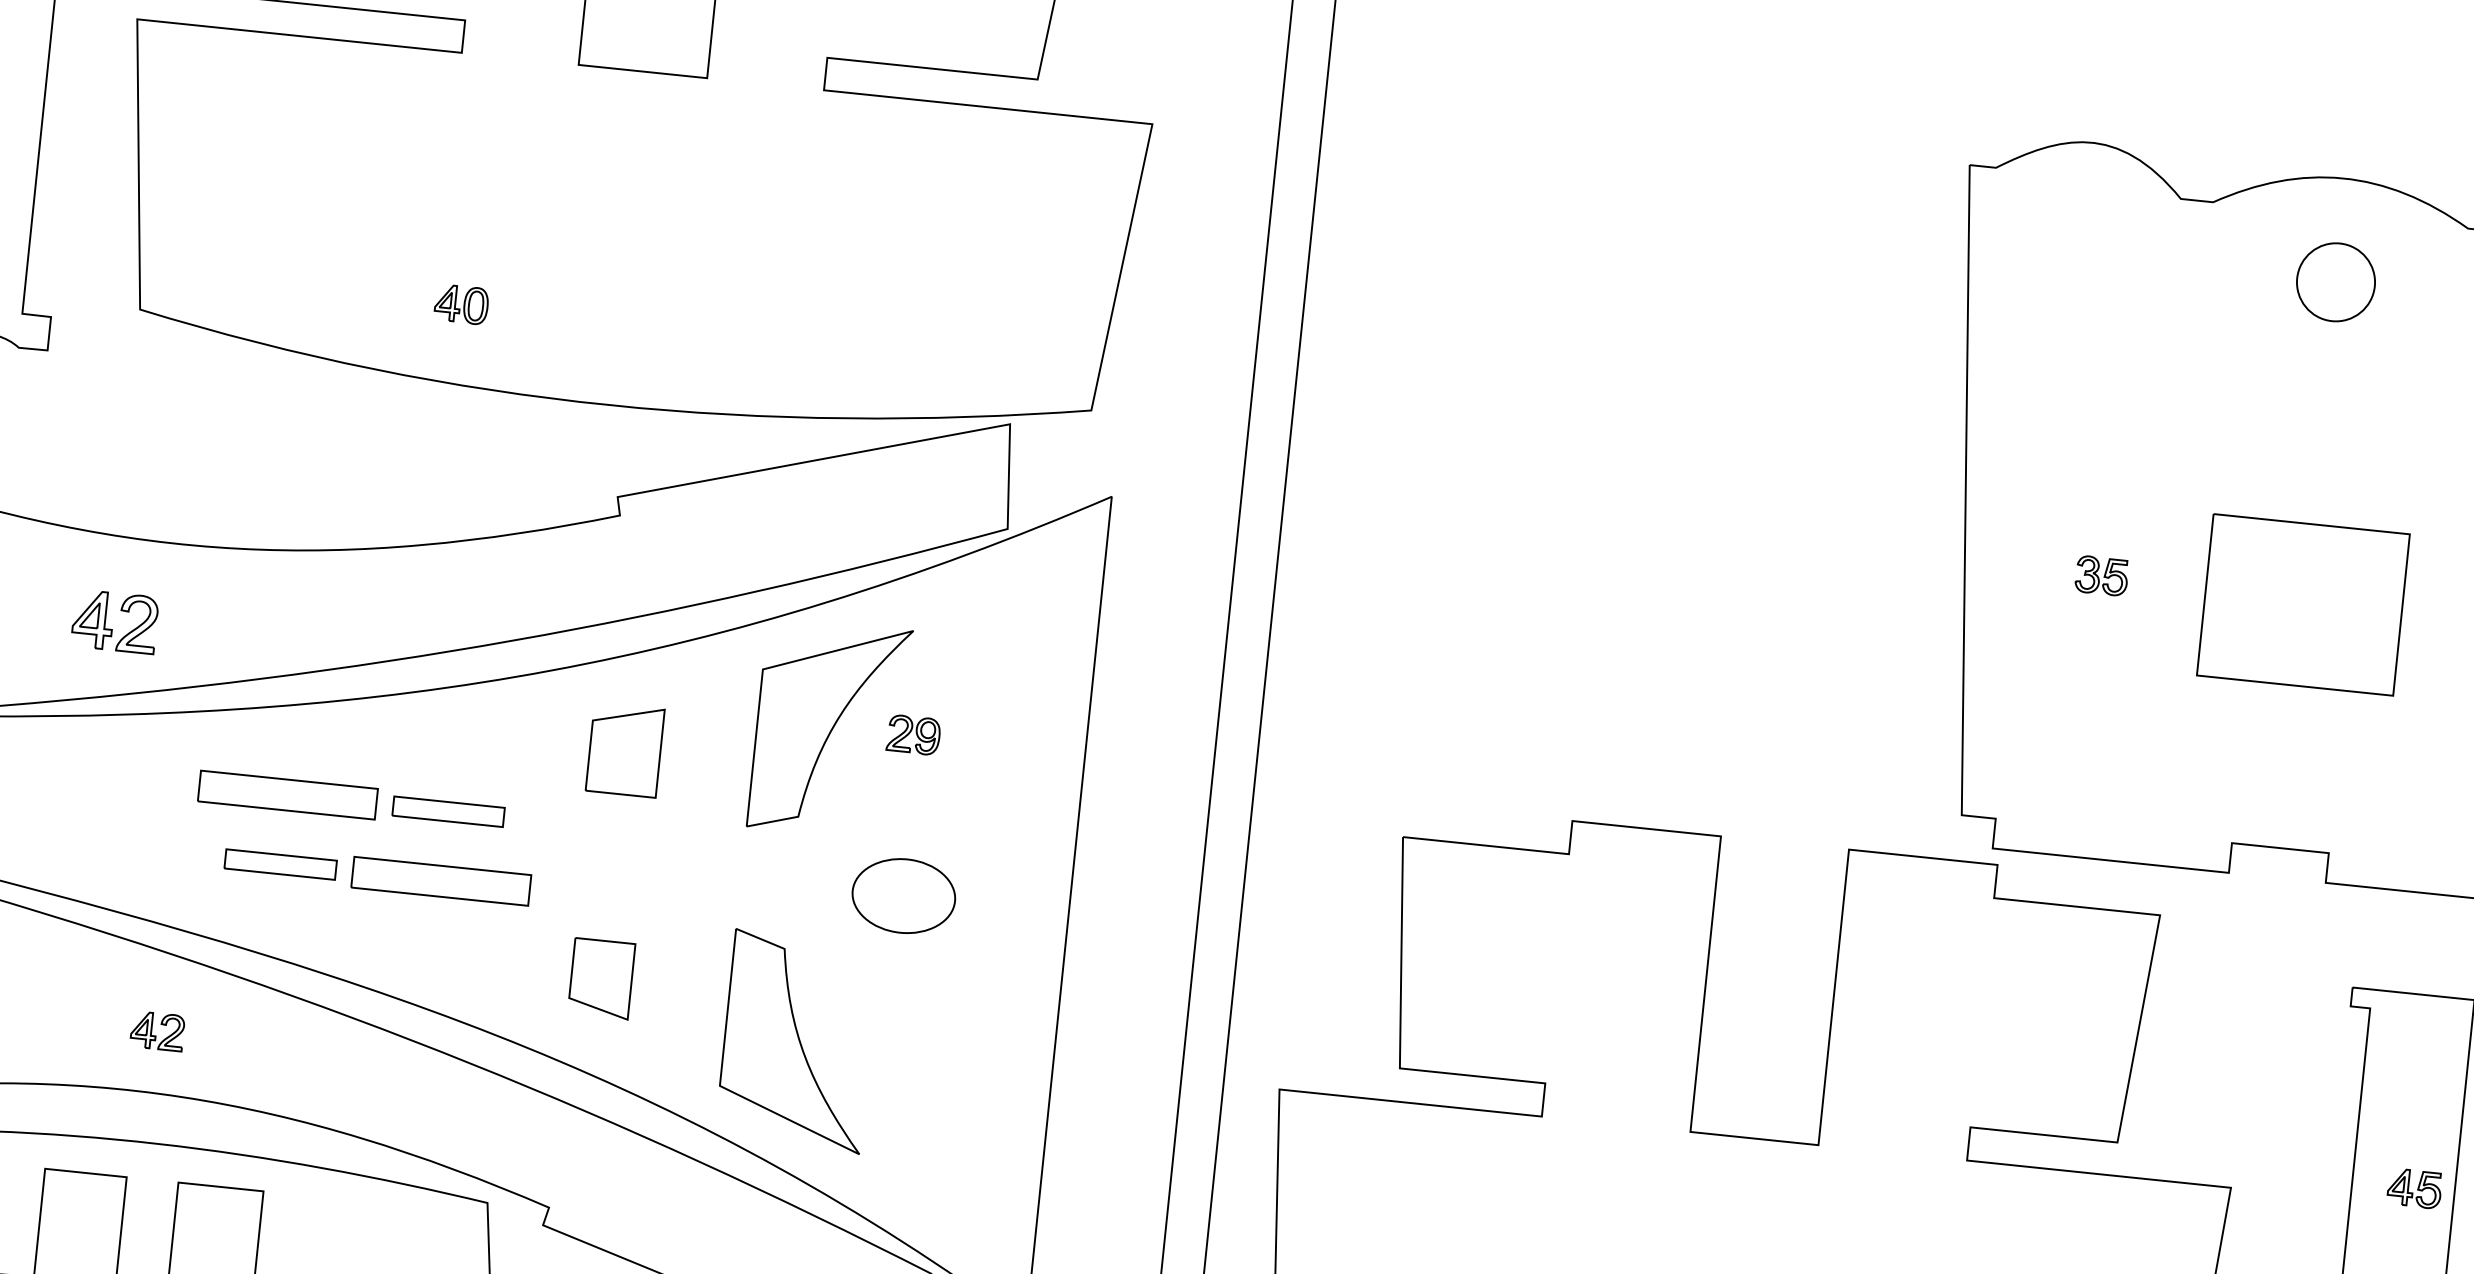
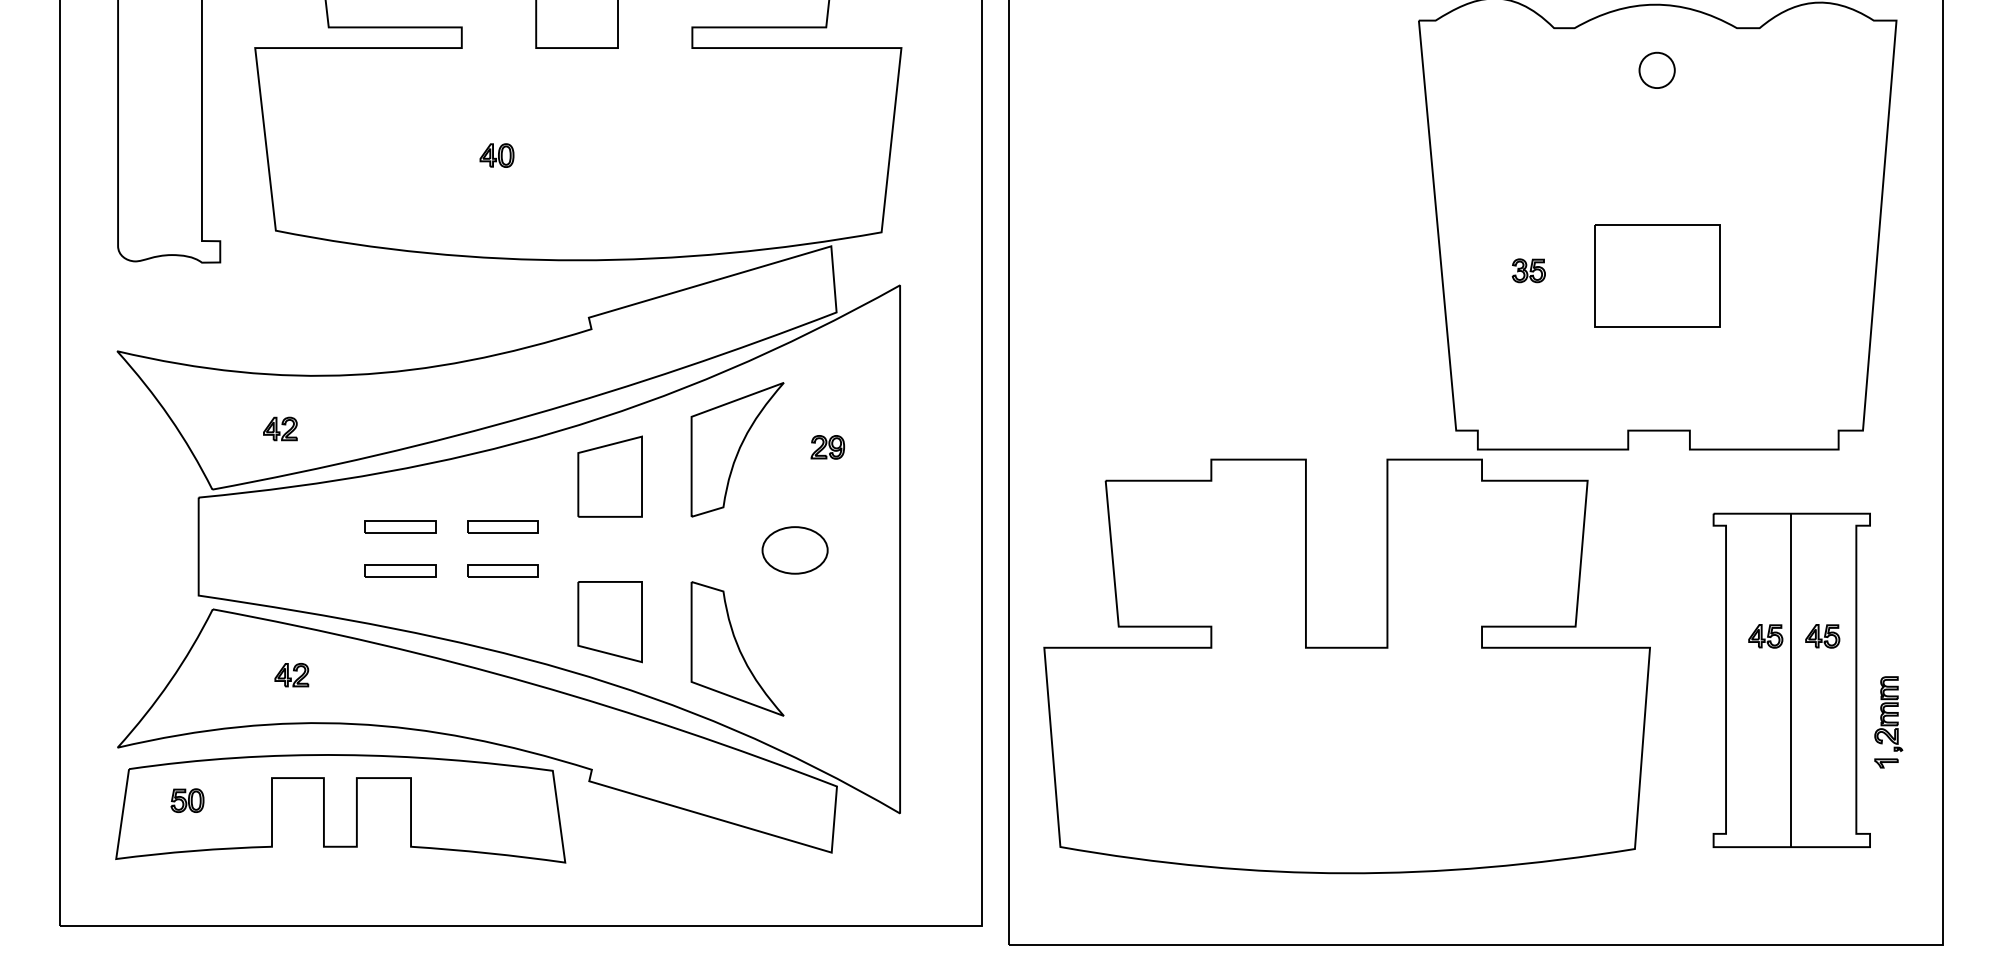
part: (2335, 280) -> (1656, 69), size x0.71
part: (460, 304) -> (496, 155), moved
part: (115, 621) -> (280, 428), size x0.62
part: (913, 735) -> (827, 447), moved
part: (624, 749) -> (609, 476), size x1.43
part: (287, 794) -> (400, 526), size x0.62
part: (440, 880) -> (502, 570), size x0.62
part: (600, 979) -> (609, 622), size x1.67
part: (156, 1031) -> (291, 675), moved

